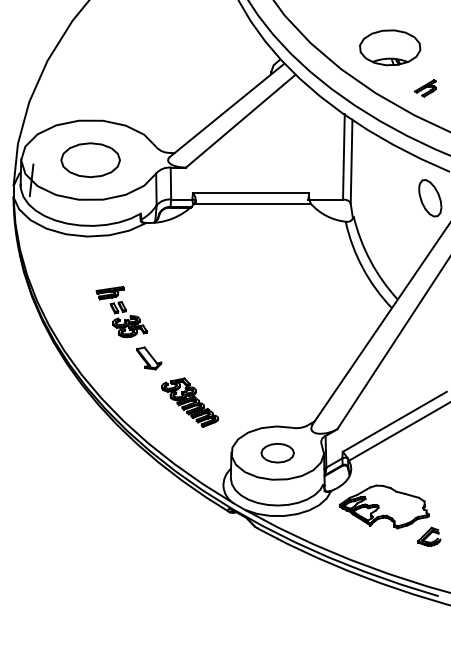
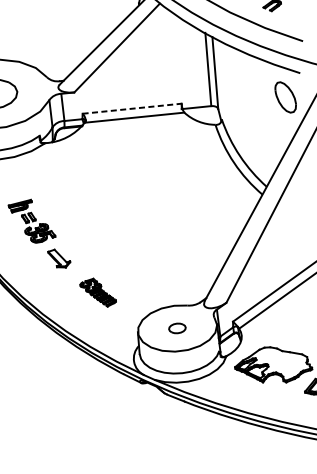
line: (251, 193) -> (132, 108), solid -> dashed
part: (189, 402) -> (97, 292), size x0.7
part: (277, 452) -> (177, 327), size x0.6

